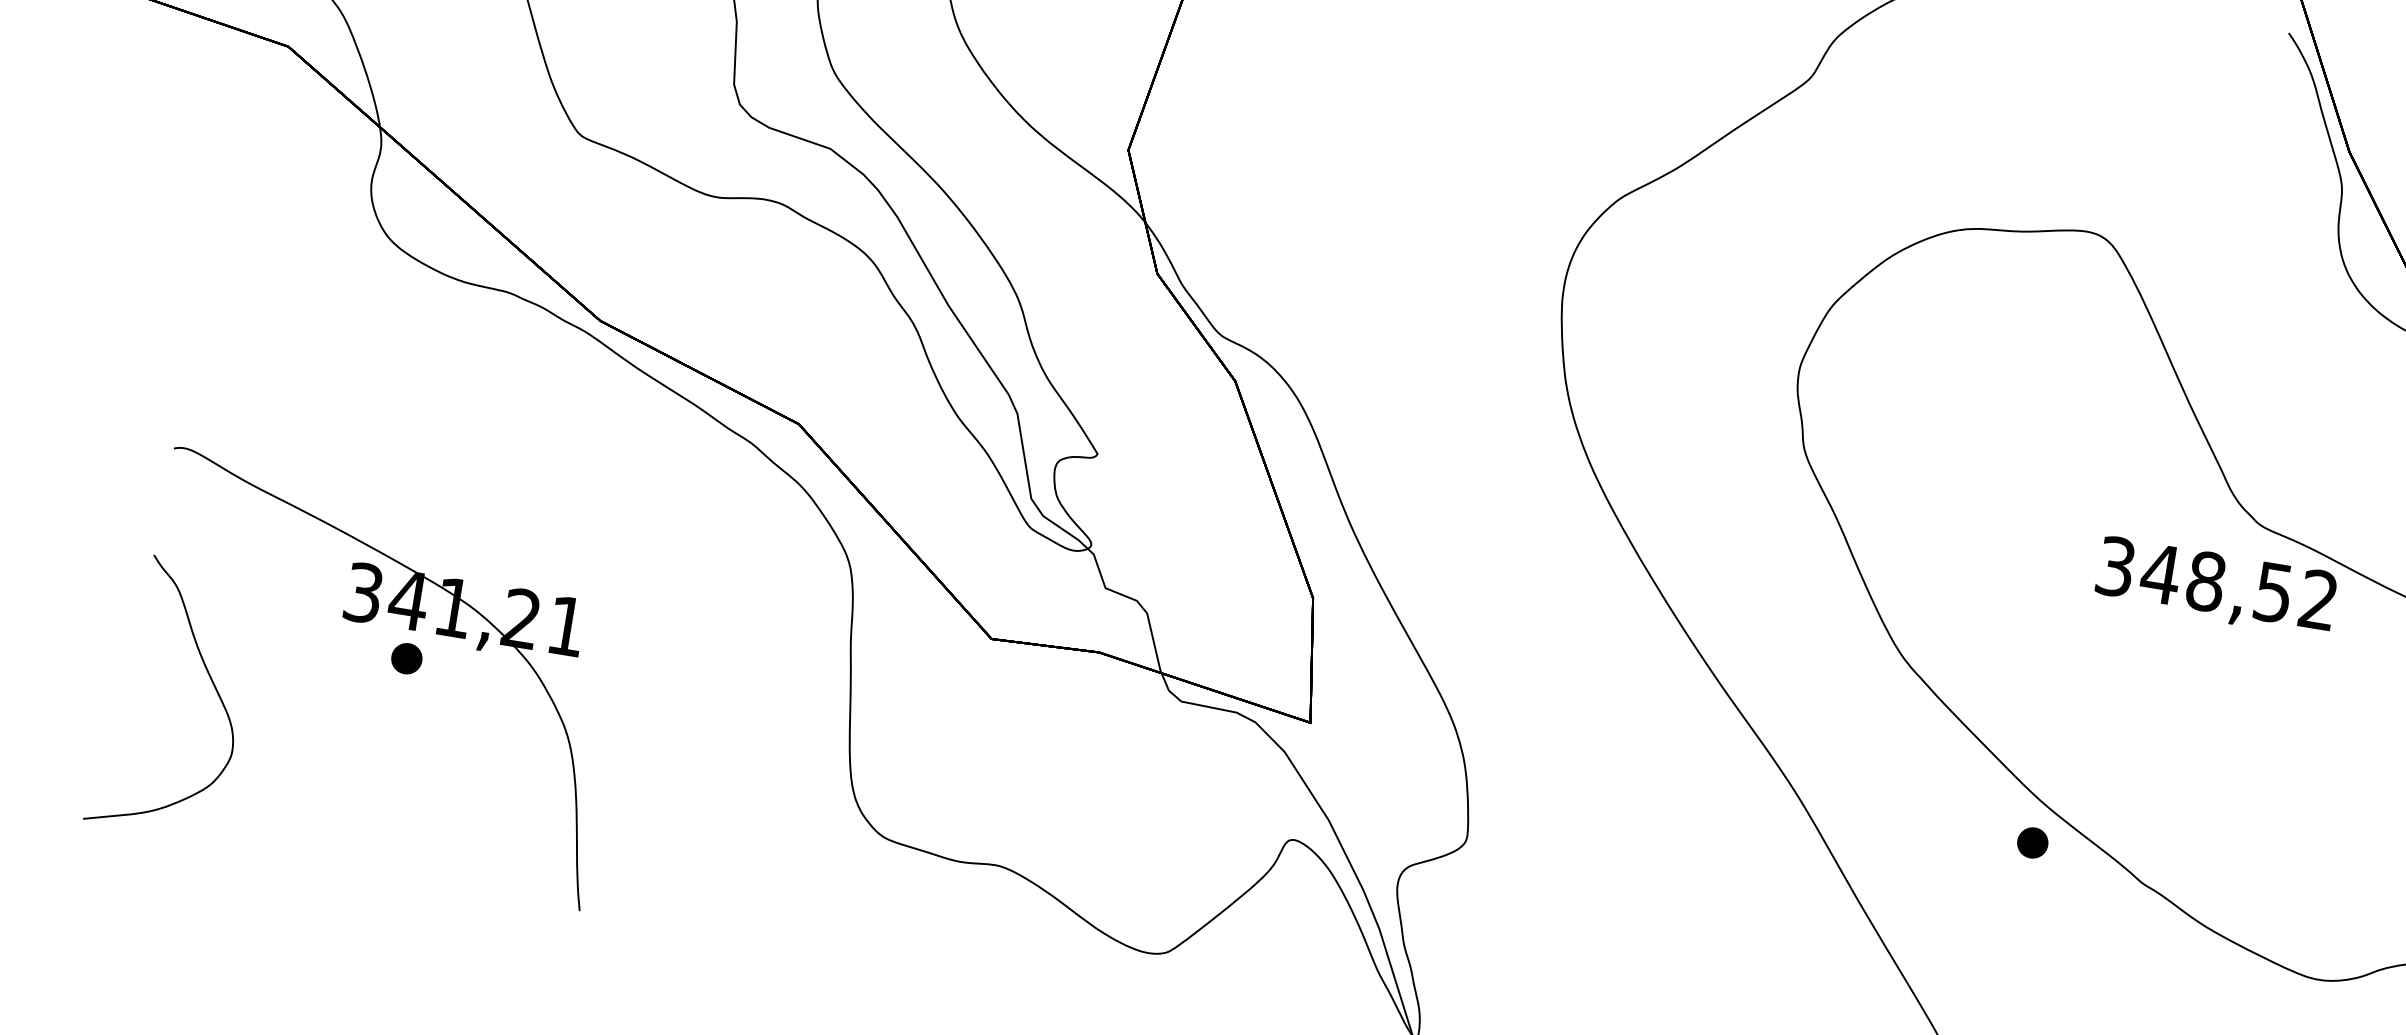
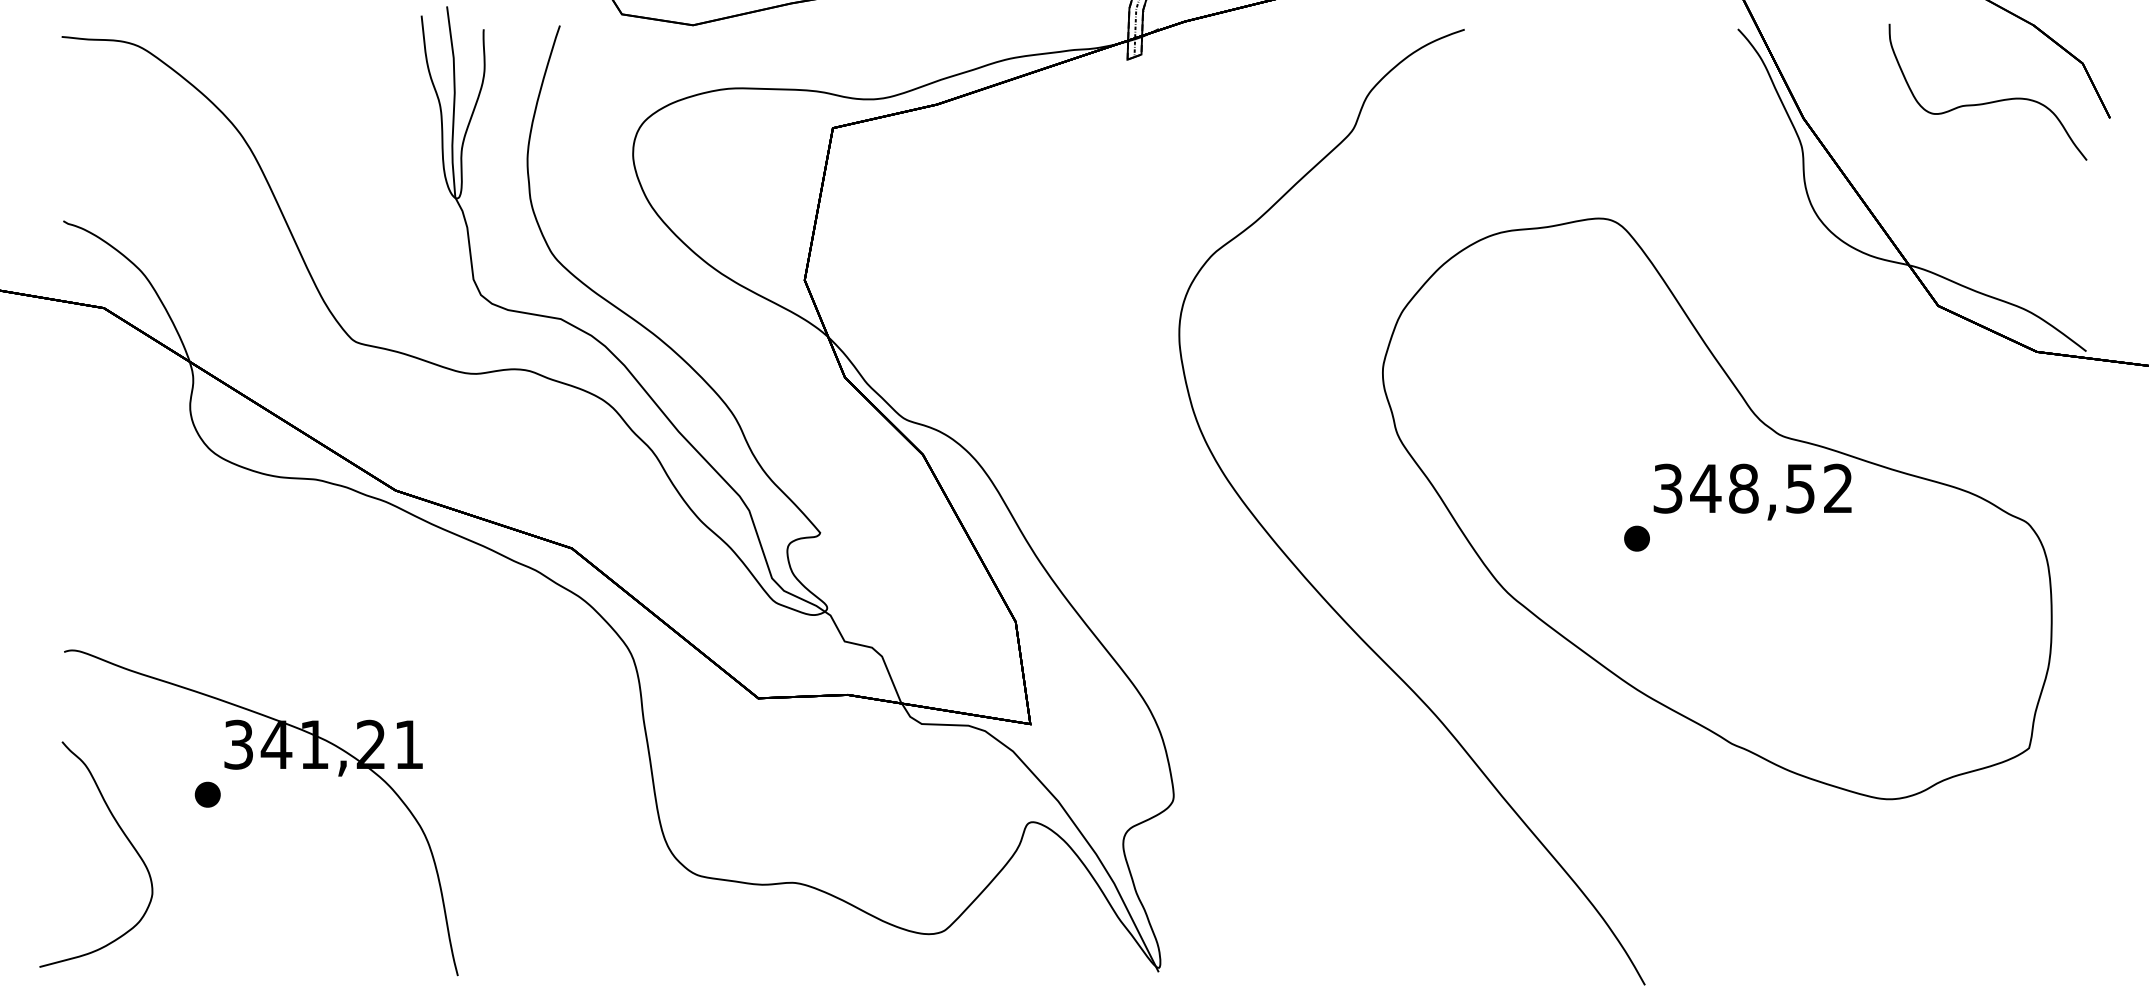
part: (406, 658) -> (207, 794), moved
part: (2032, 842) -> (1636, 538), moved

